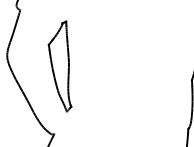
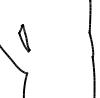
part: (62, 65) -> (24, 38), size x0.6

